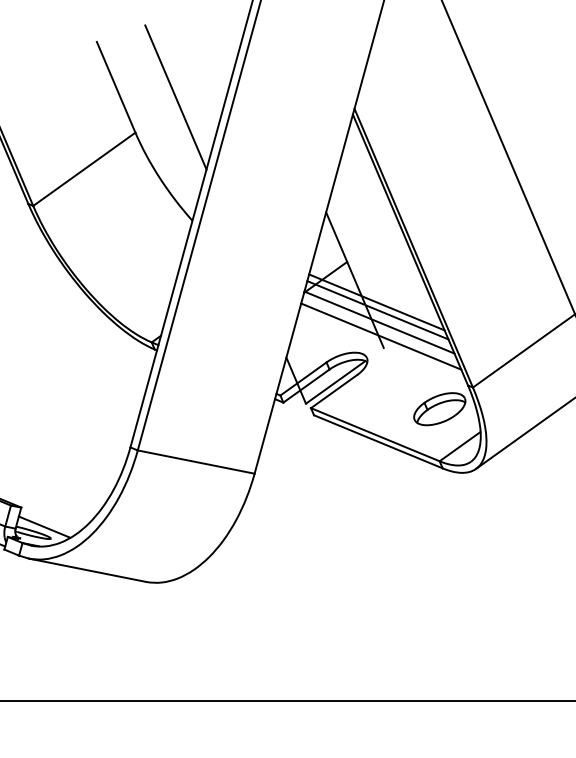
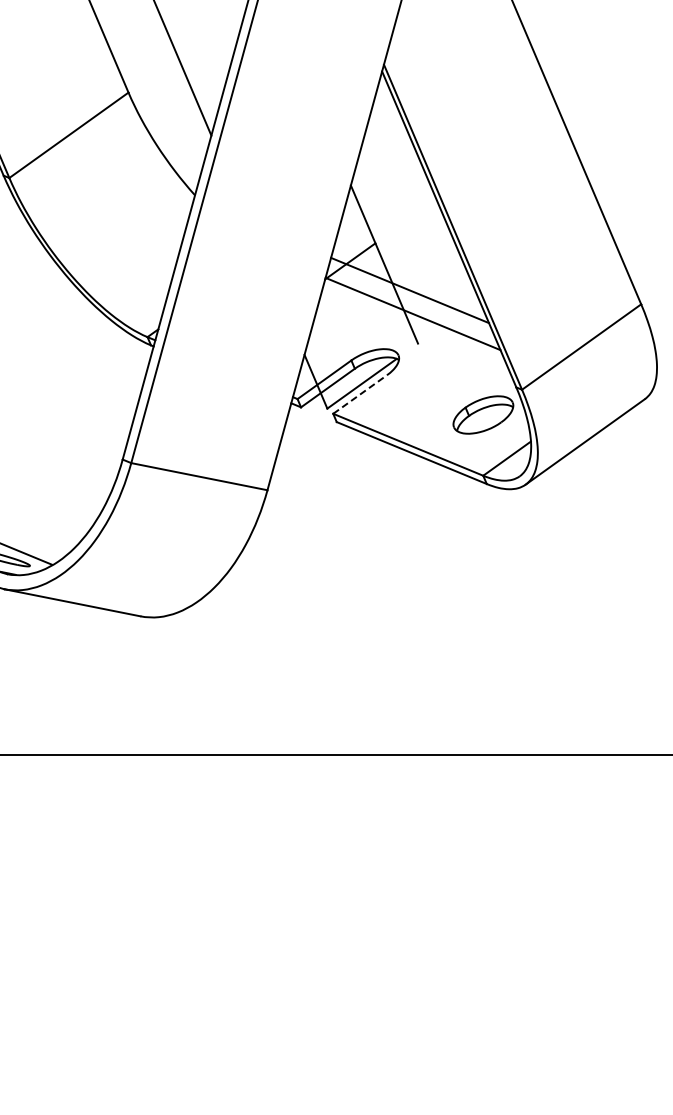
line: (377, 310) -> (410, 299), removed
line: (380, 335) -> (414, 329), removed
line: (334, 391) -> (360, 394), solid -> dashed

